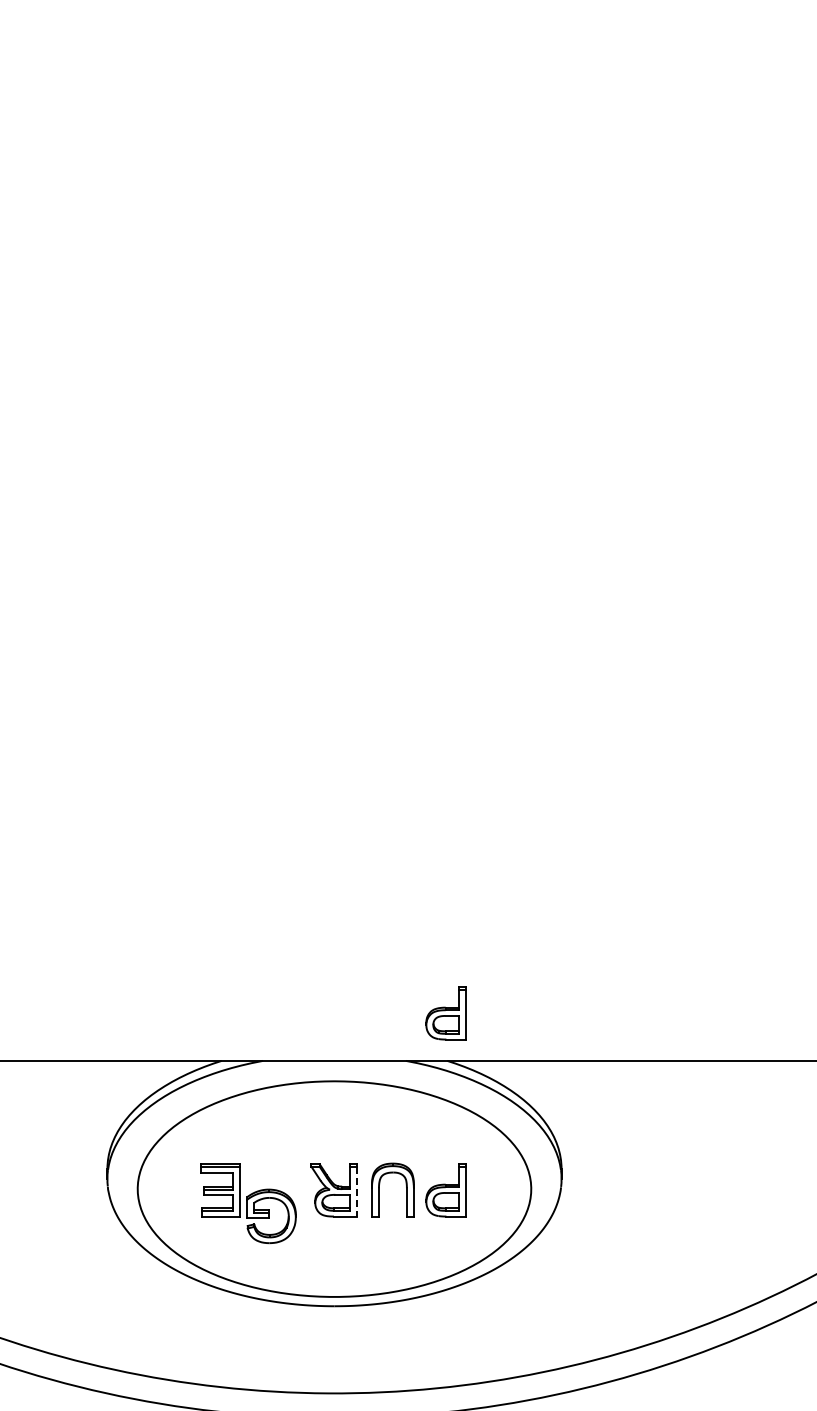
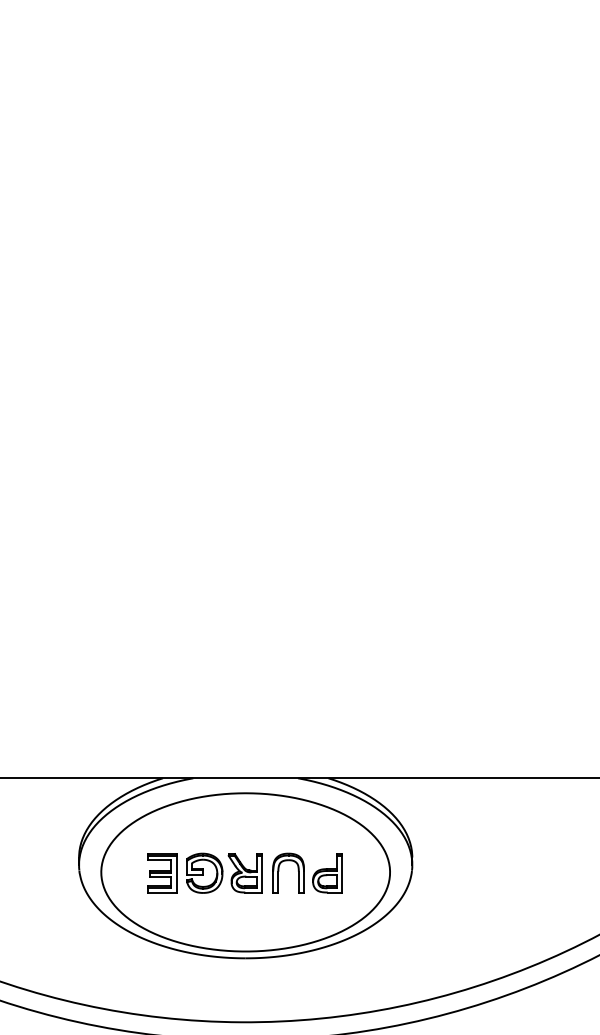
part: (445, 1013) -> (327, 743), removed
line: (357, 1191) -> (262, 874), dashed -> solid
part: (271, 1216) -> (204, 873), moved

